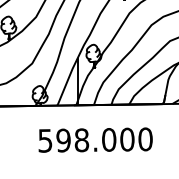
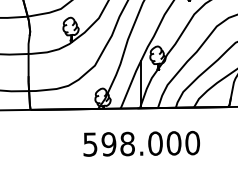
text: (95, 139) -> (141, 143), moved

